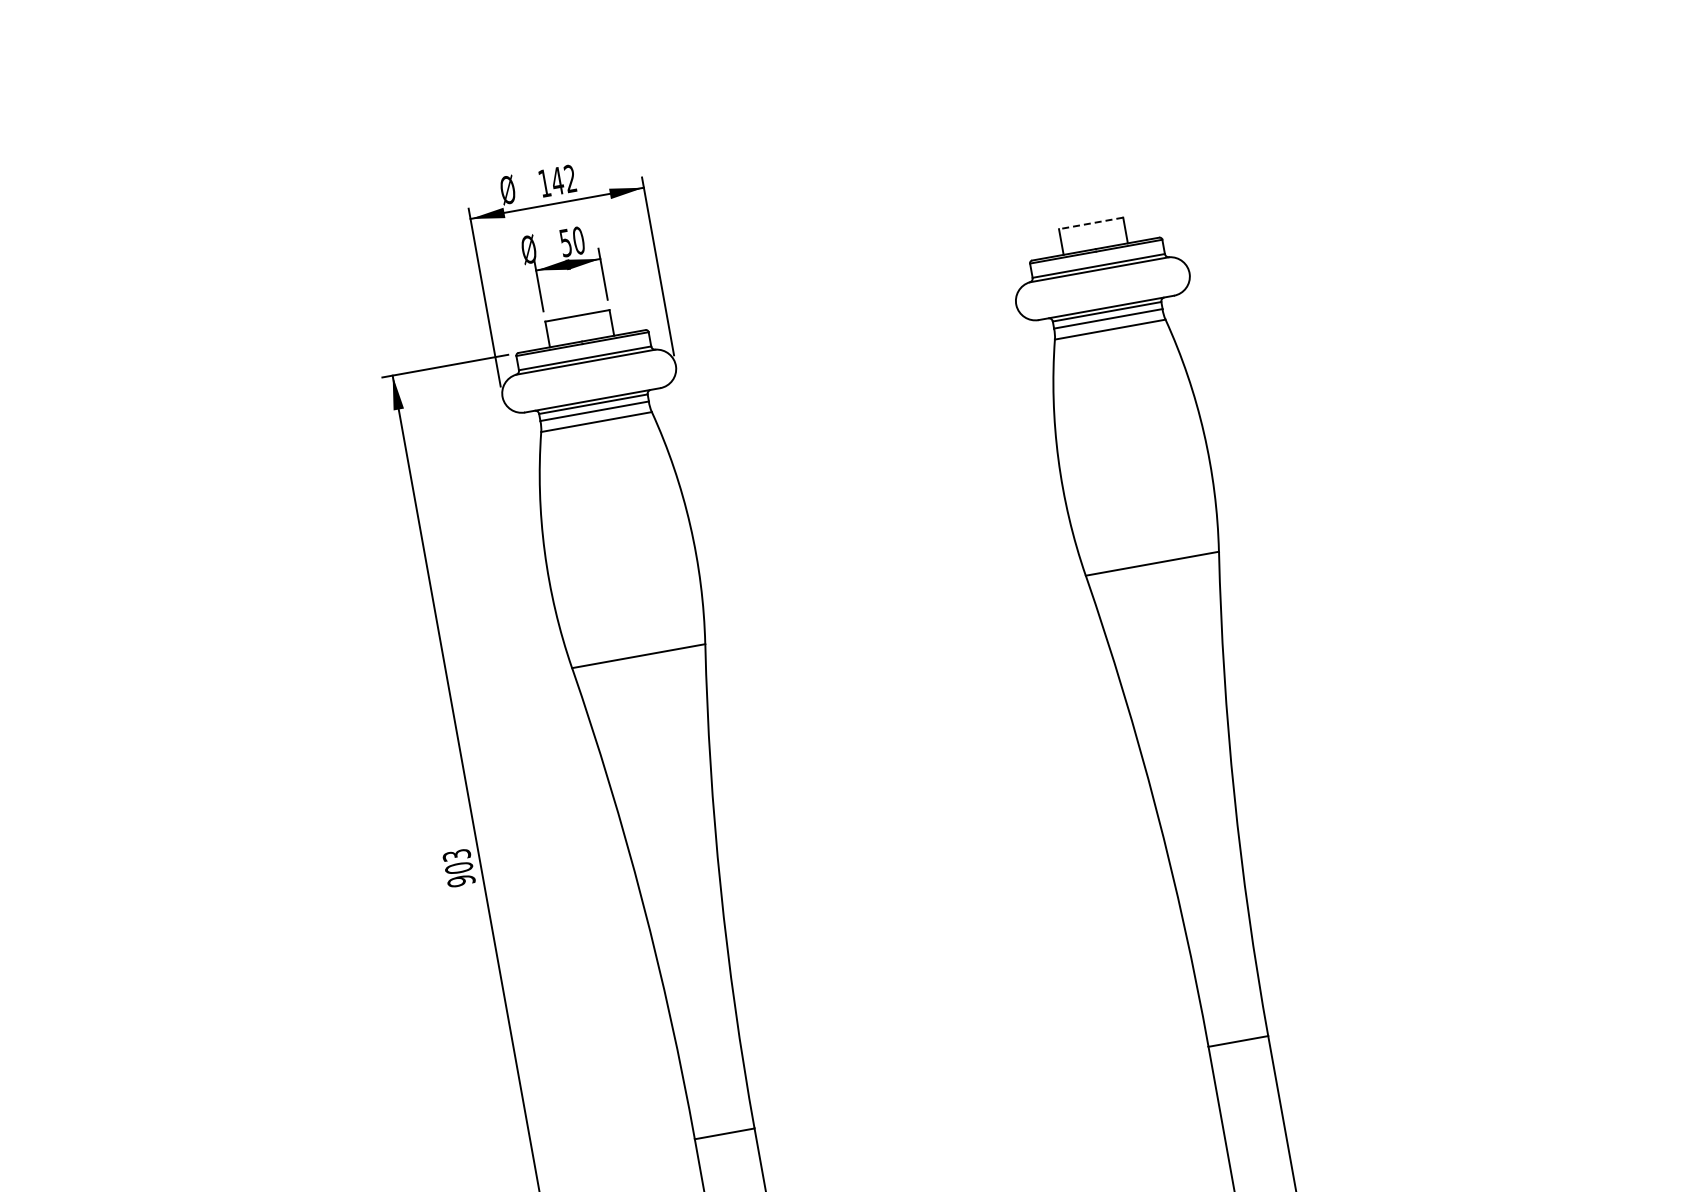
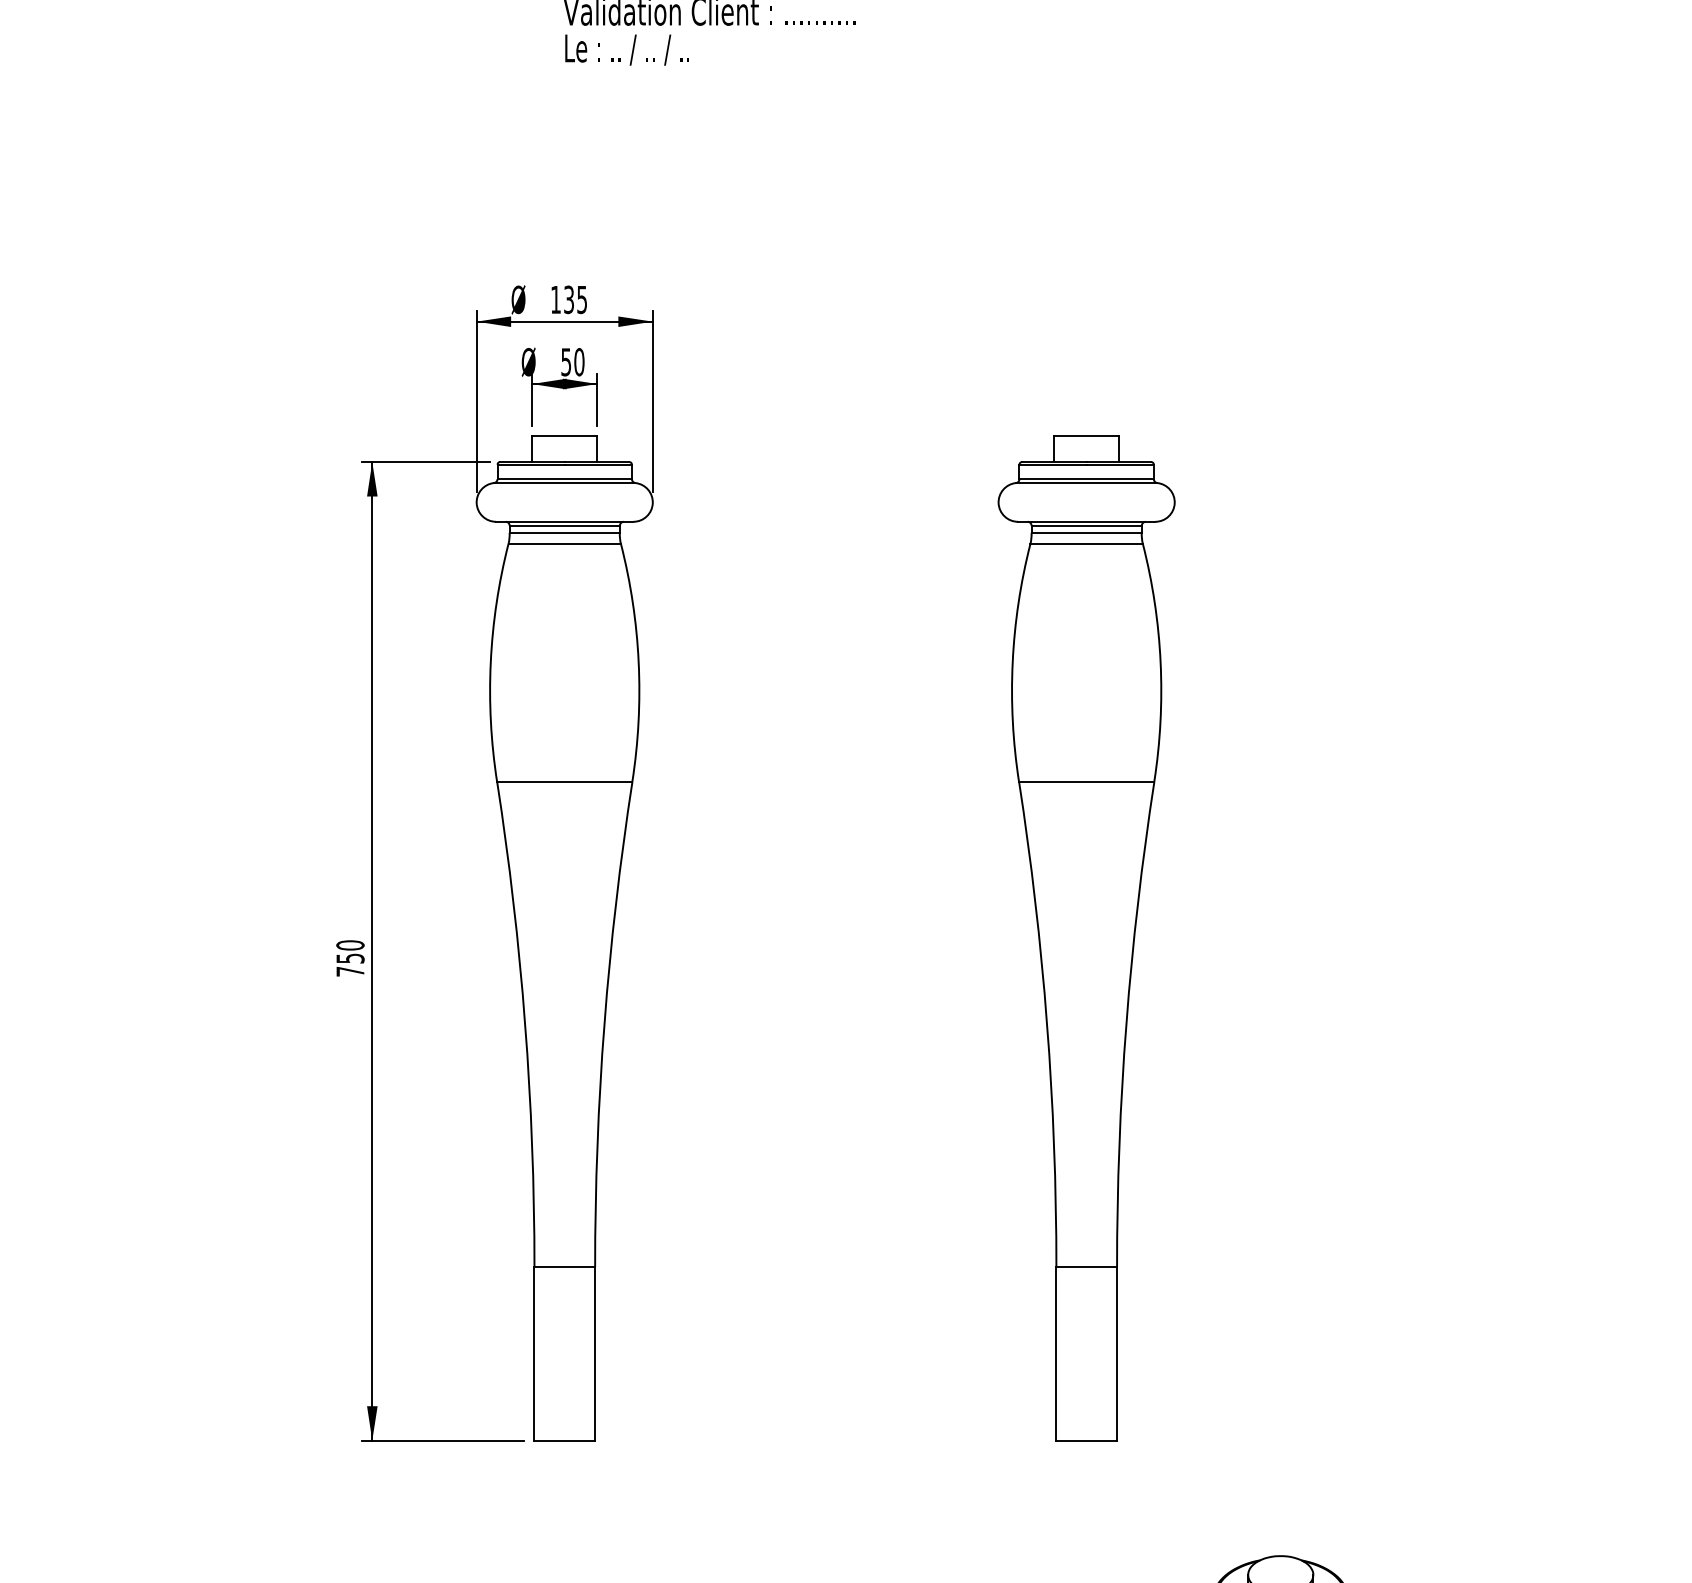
text: (562, 179) -> (574, 299), 142 -> 135
line: (1090, 223) -> (1086, 435), dashed -> solid
text: (459, 868) -> (350, 958), 903 -> 750

